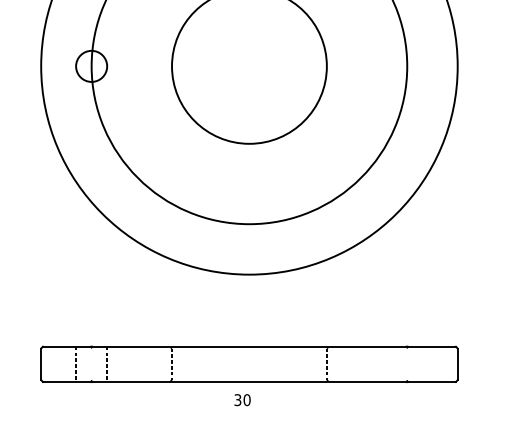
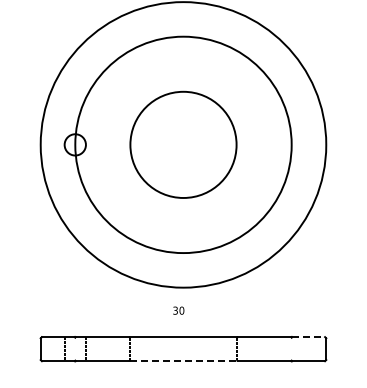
line: (433, 347) -> (309, 337), solid -> dashed
line: (249, 382) -> (183, 361), solid -> dashed
text: (242, 399) -> (178, 310), moved

